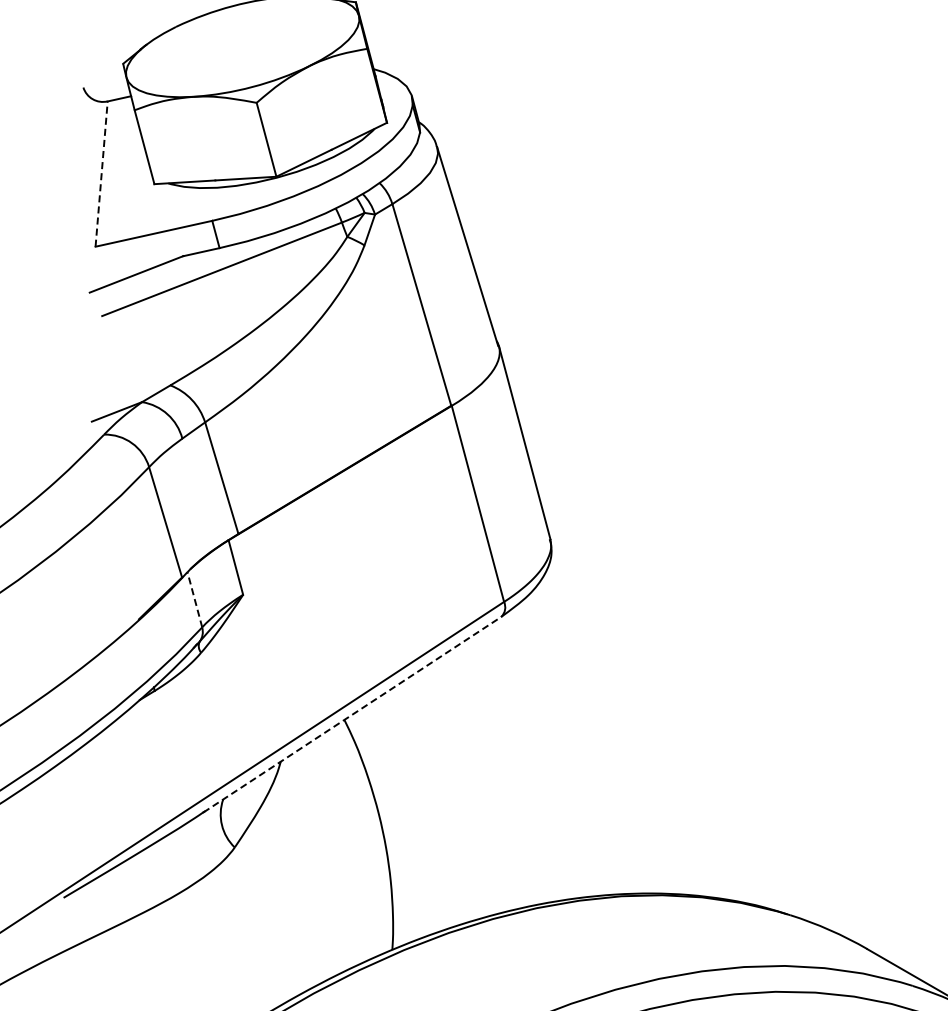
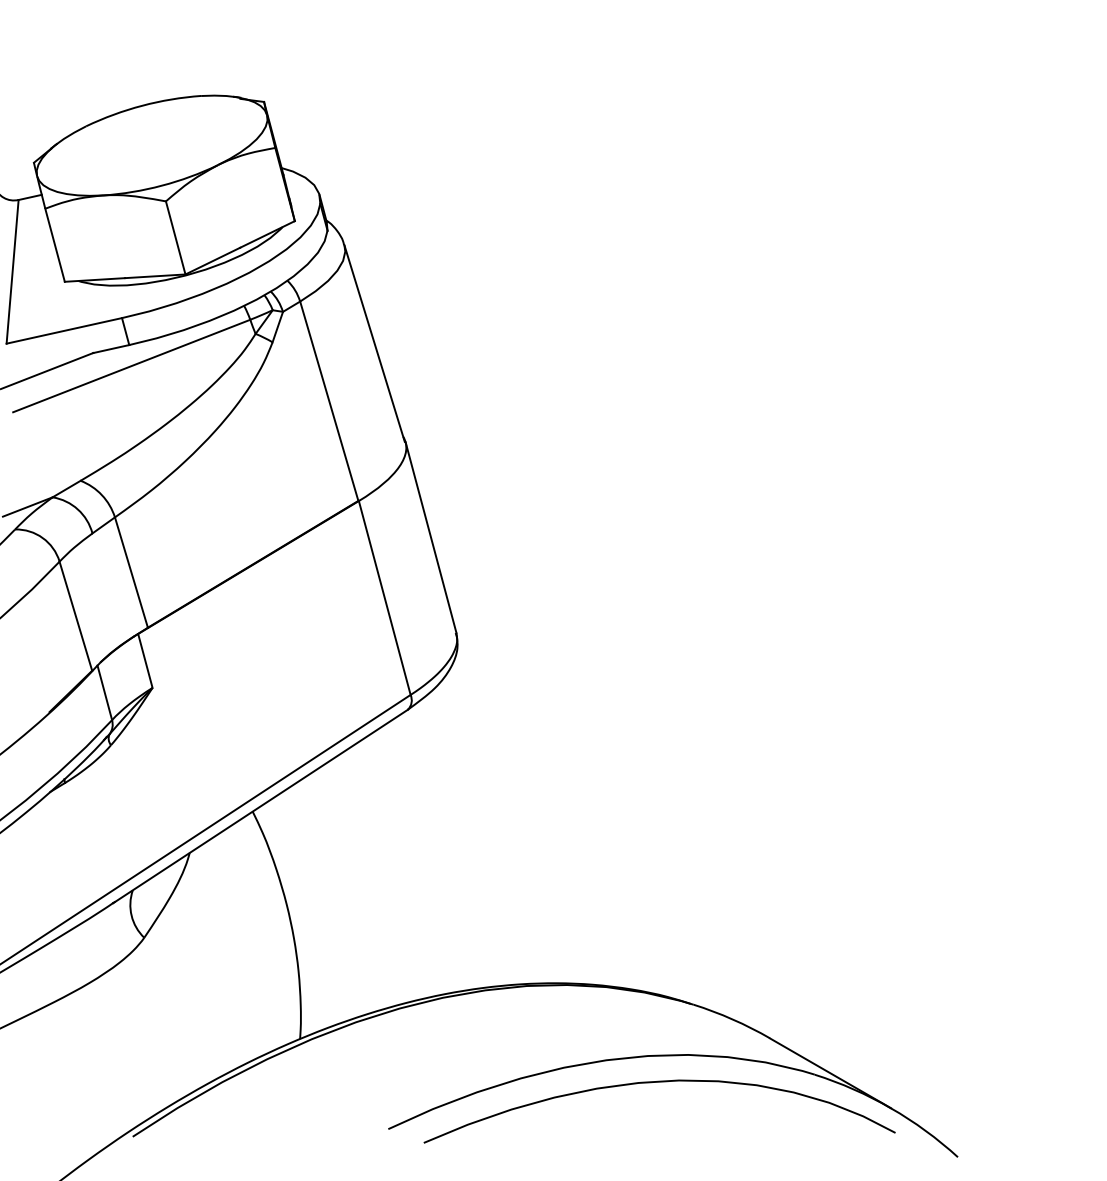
line: (101, 173) -> (12, 271), dashed -> solid
line: (194, 599) -> (104, 692), dashed -> solid
line: (353, 714) -> (261, 806), dashed -> solid

